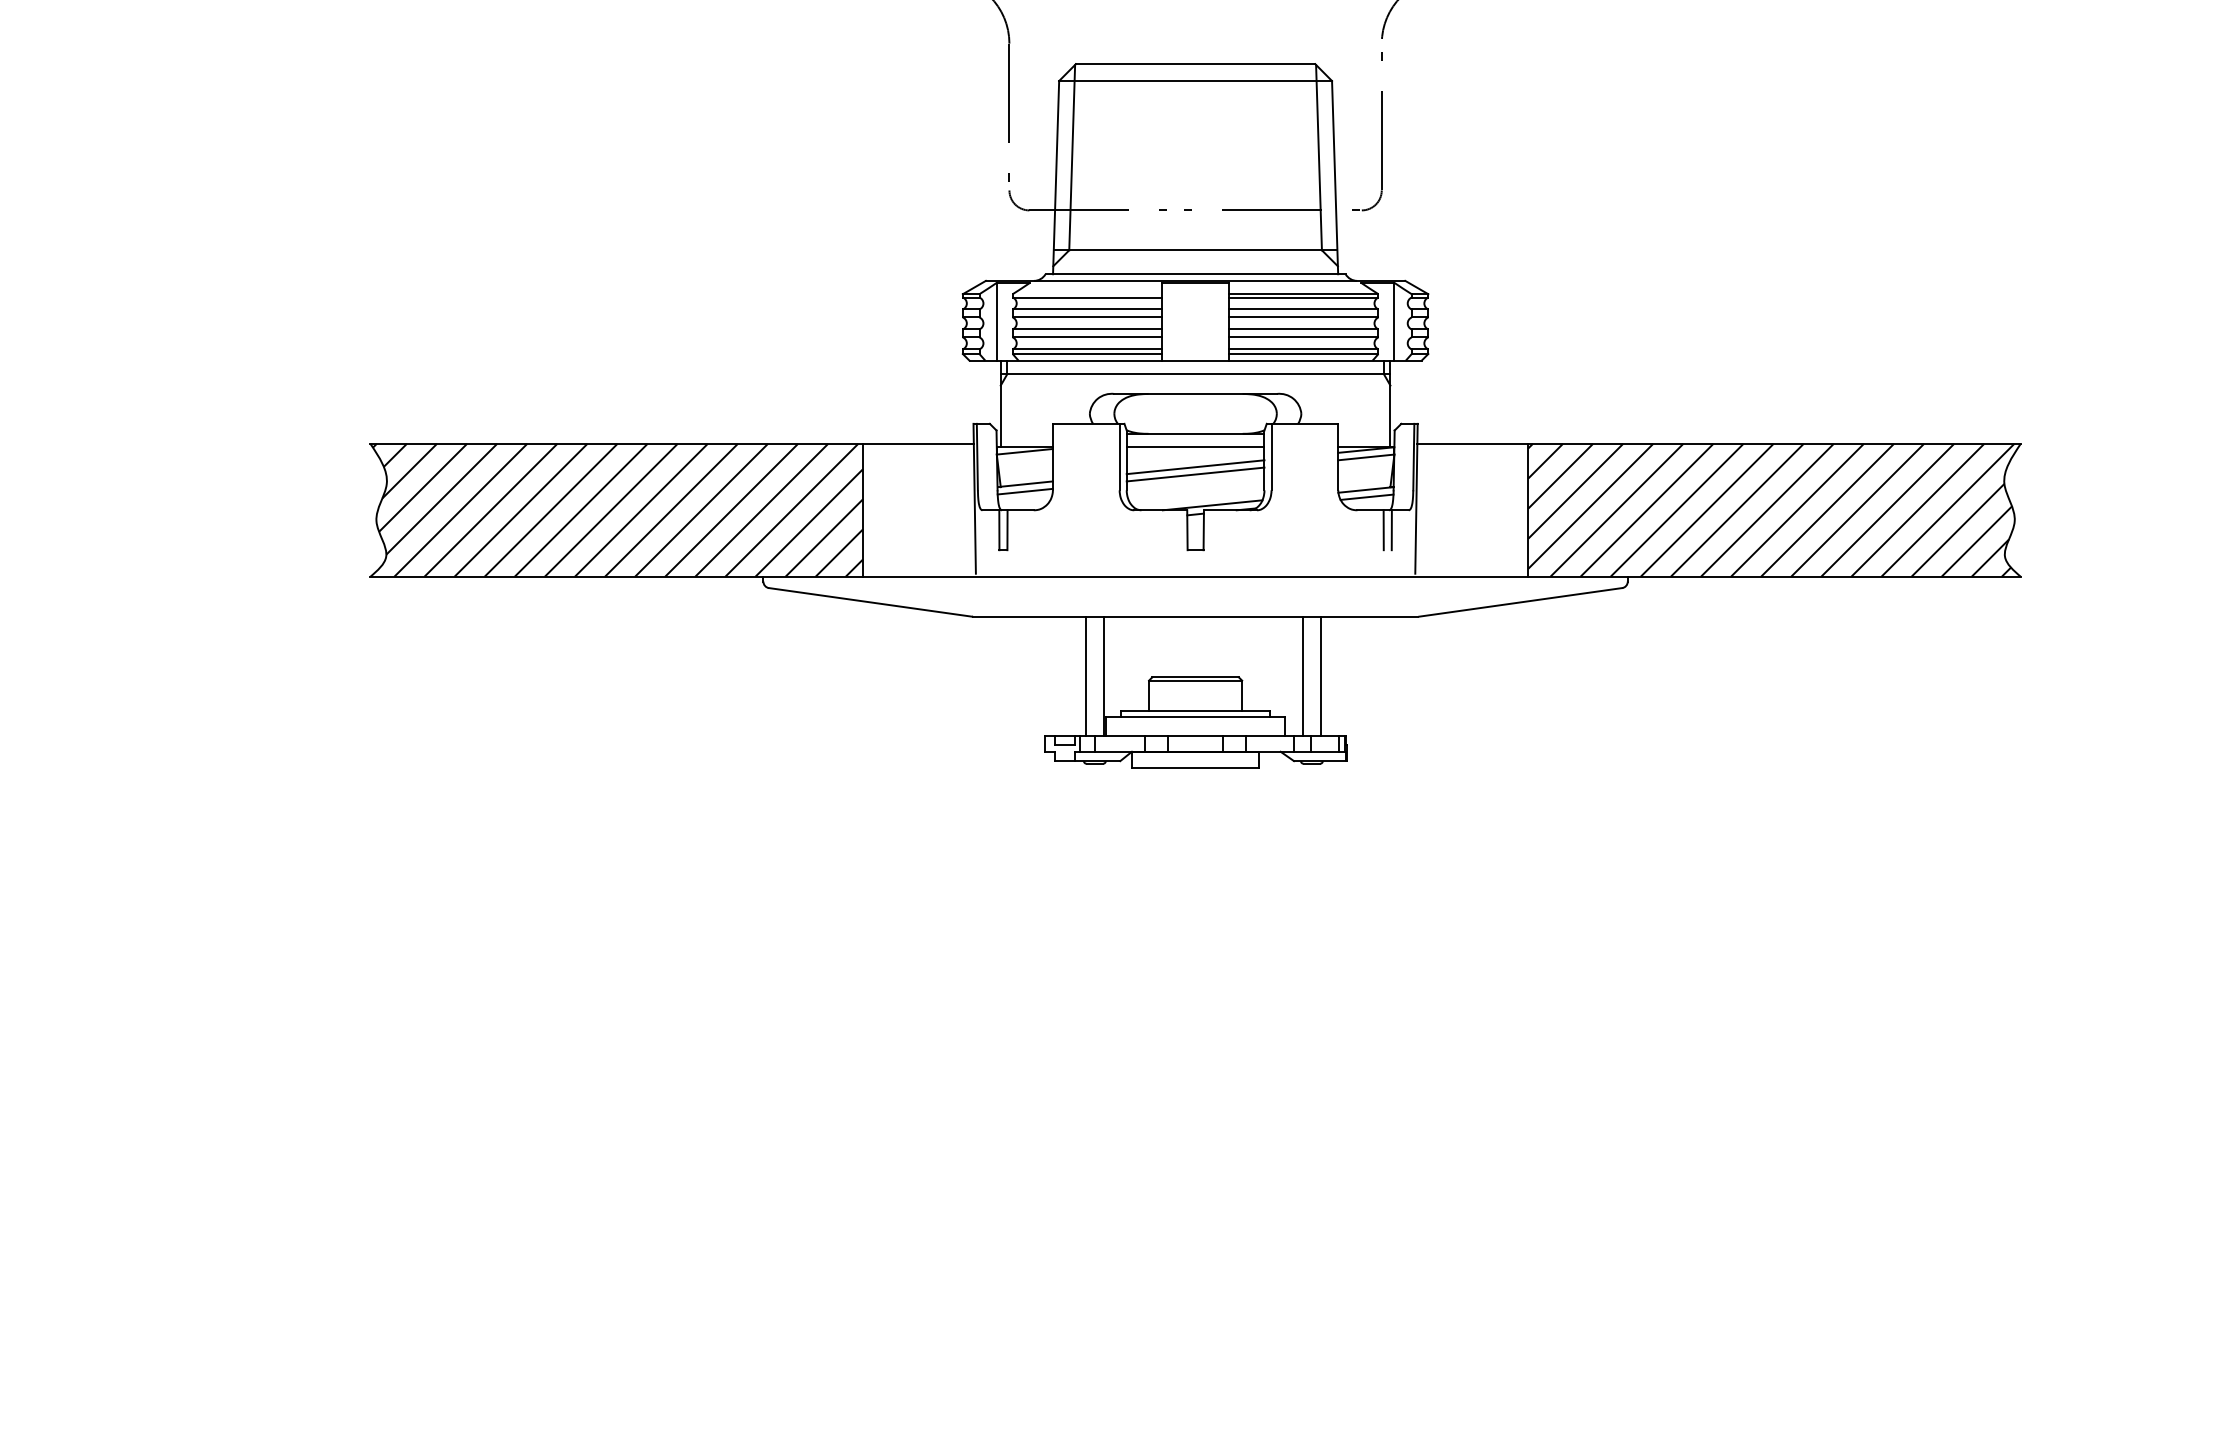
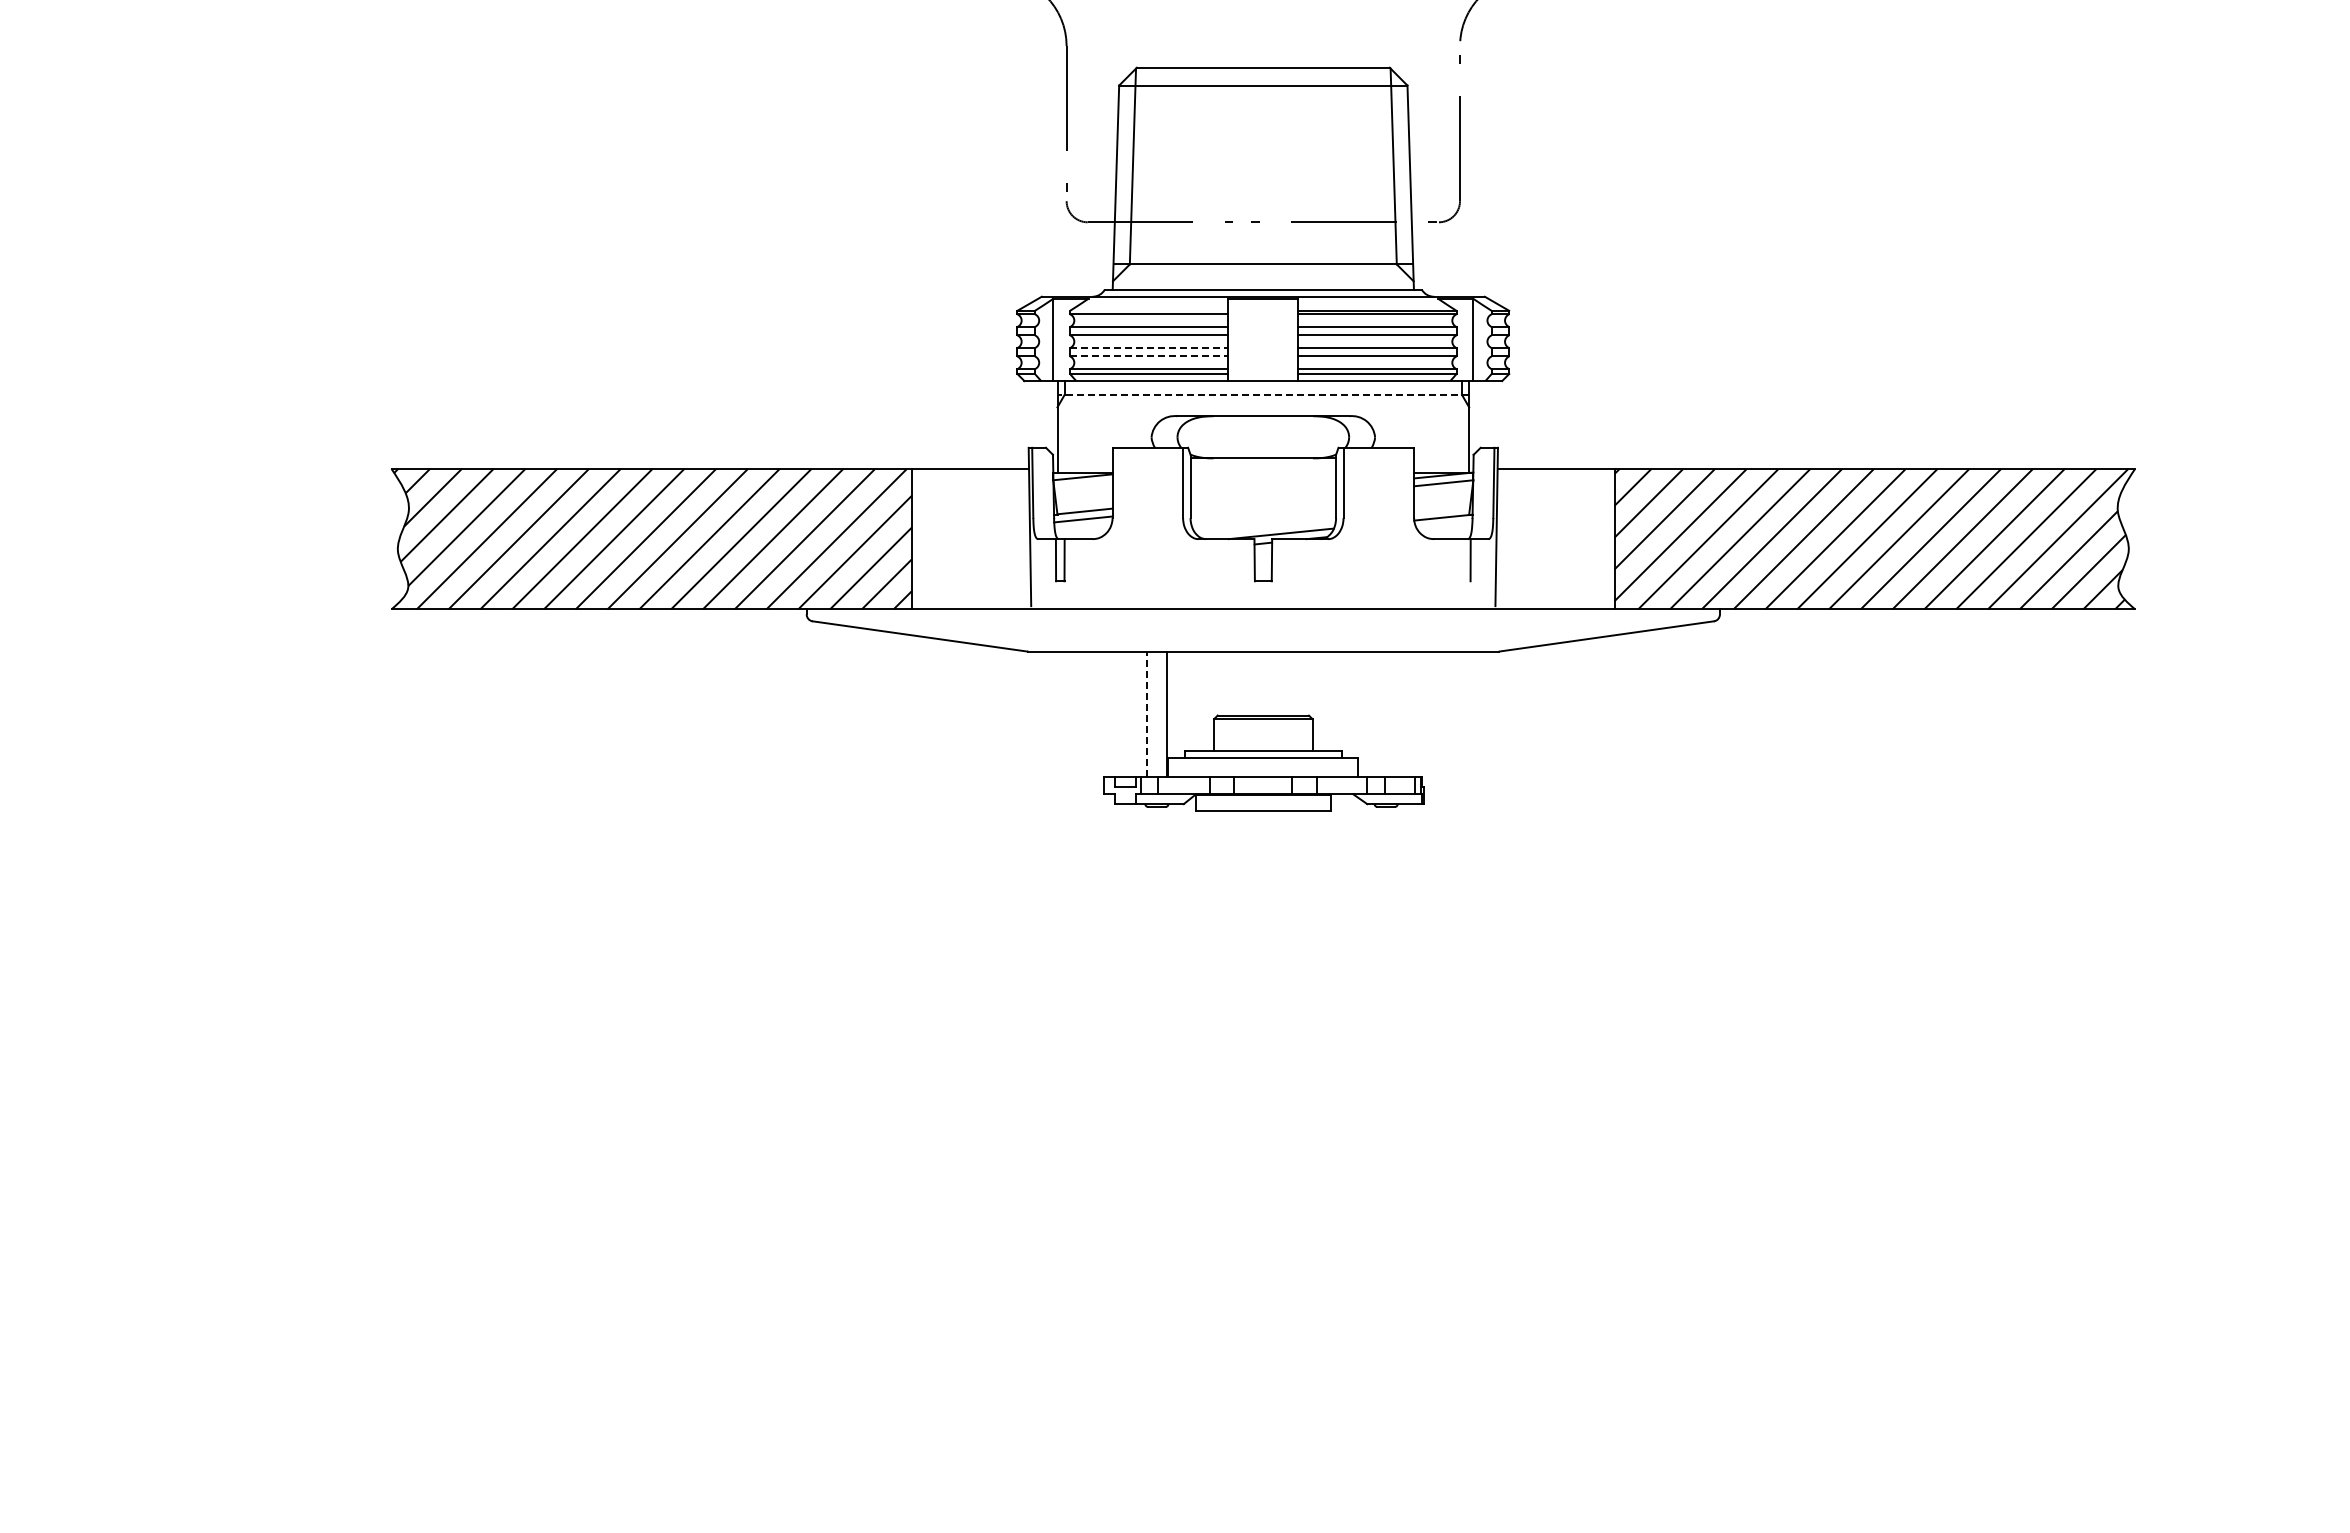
line: (1087, 329) -> (1149, 348), solid -> dashed
line: (1087, 337) -> (1149, 356), solid -> dashed
line: (1195, 374) -> (1263, 395), solid -> dashed
line: (1195, 447) -> (1263, 472), removed
line: (1195, 467) -> (1263, 493), removed
line: (1195, 474) -> (1263, 501), removed
line: (1367, 497) -> (1444, 525), removed
line: (1384, 530) -> (1462, 560), removed
line: (1085, 676) -> (1146, 714), solid -> dashed
line: (1302, 676) -> (1376, 714), removed
line: (1321, 676) -> (1396, 714), removed

